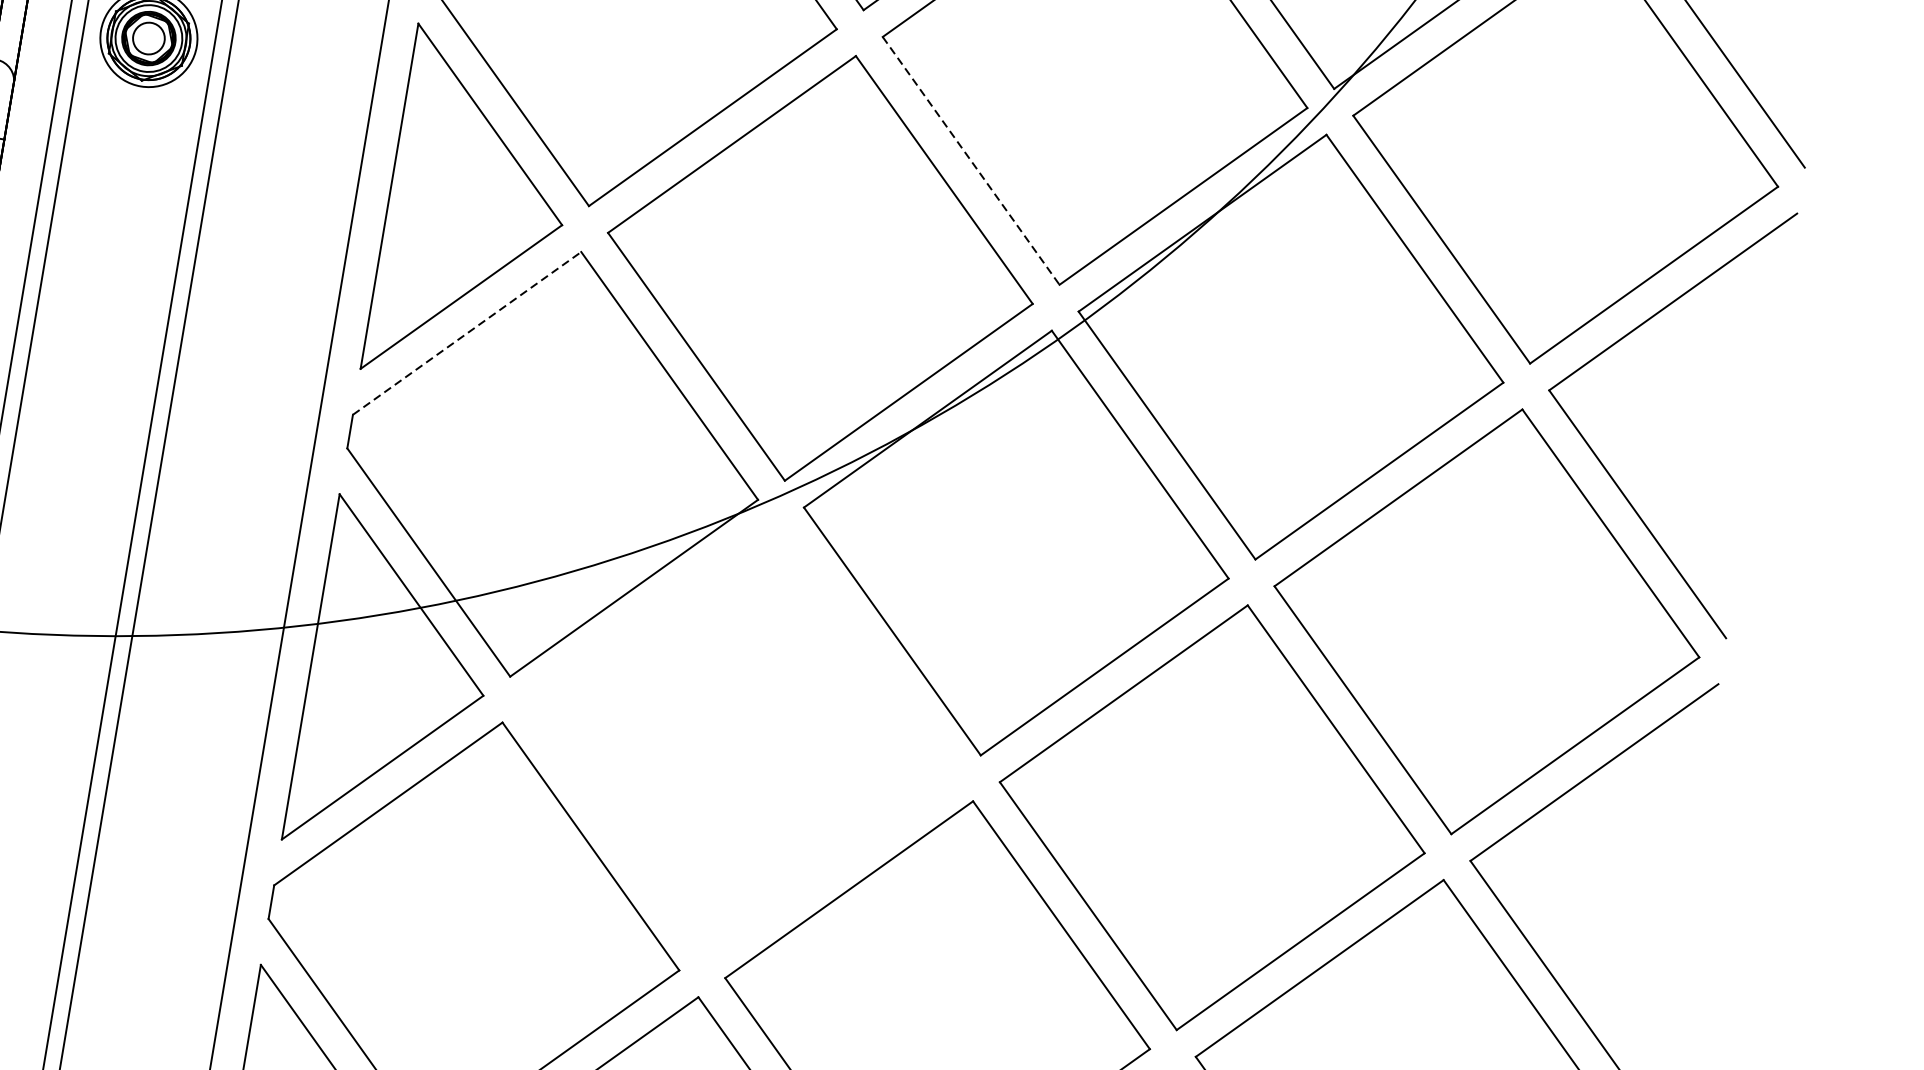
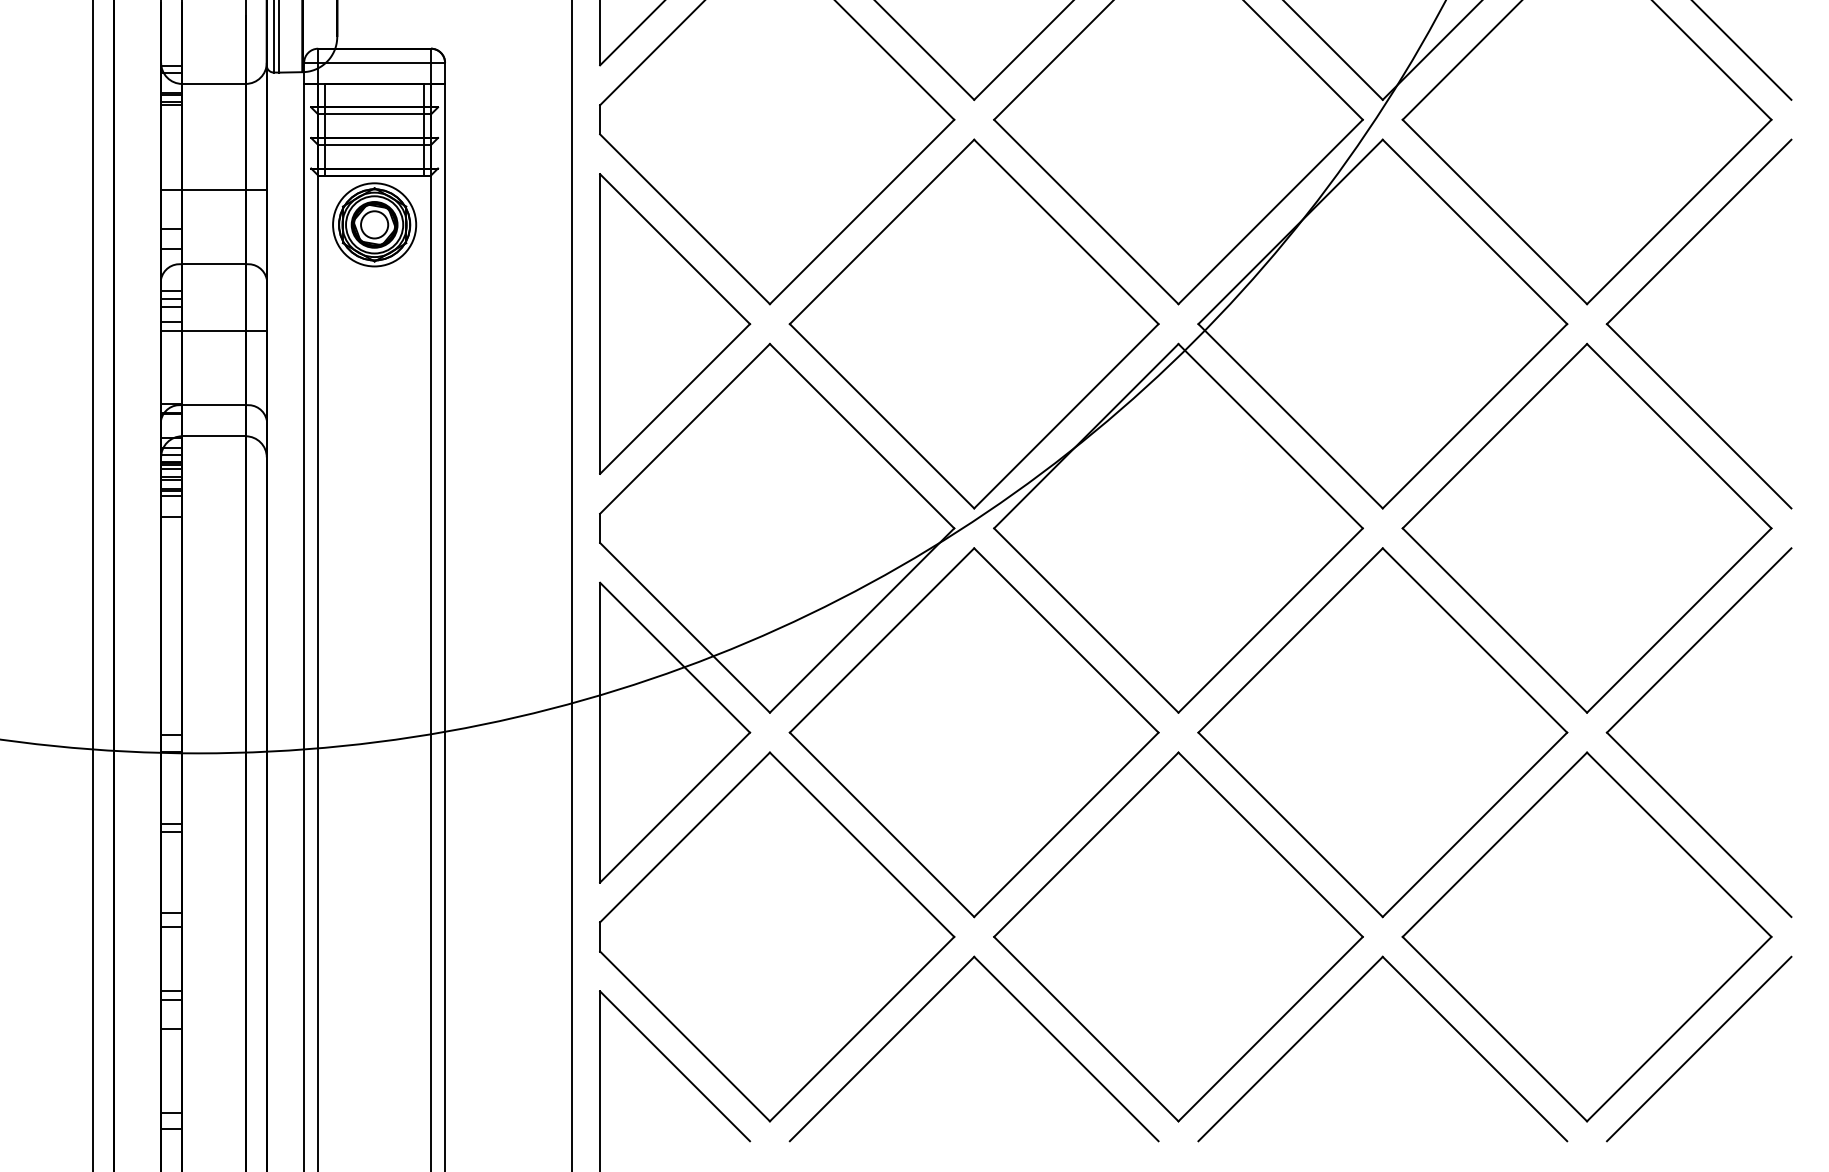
line: (971, 161) -> (1086, 212), dashed -> solid
line: (467, 333) -> (685, 428), dashed -> solid
part: (740, 738) -> (973, 732), added

